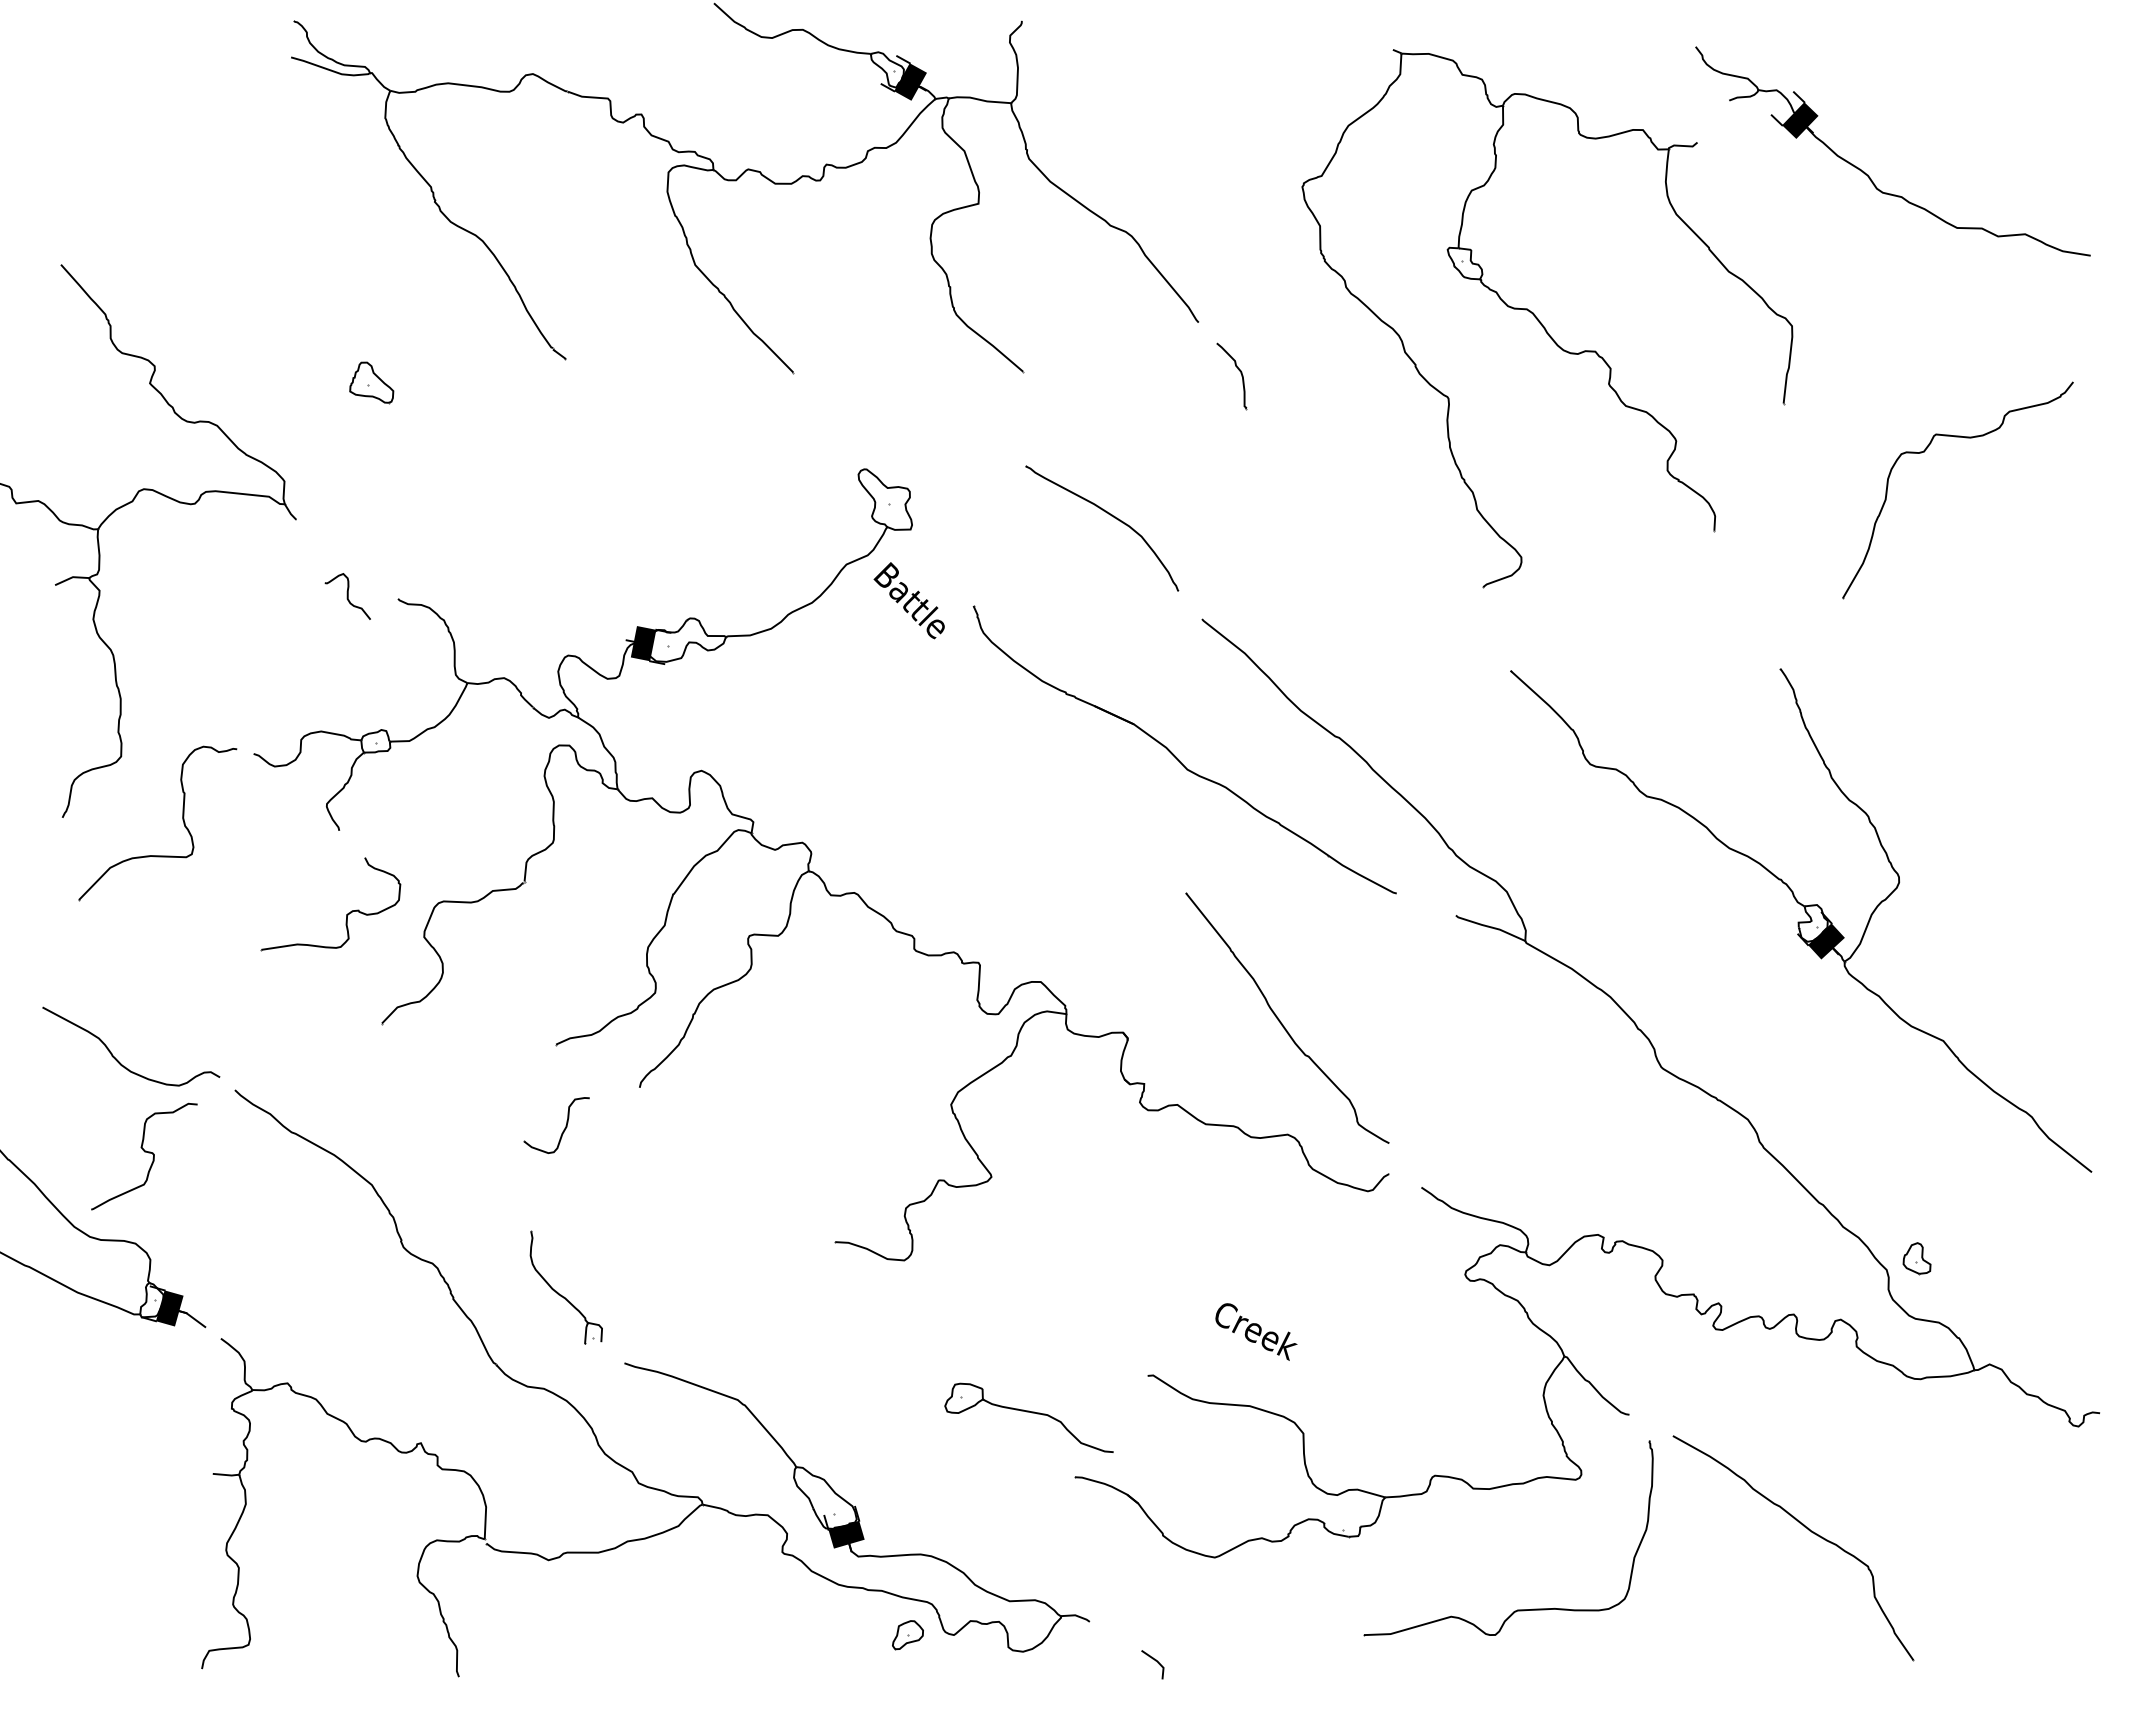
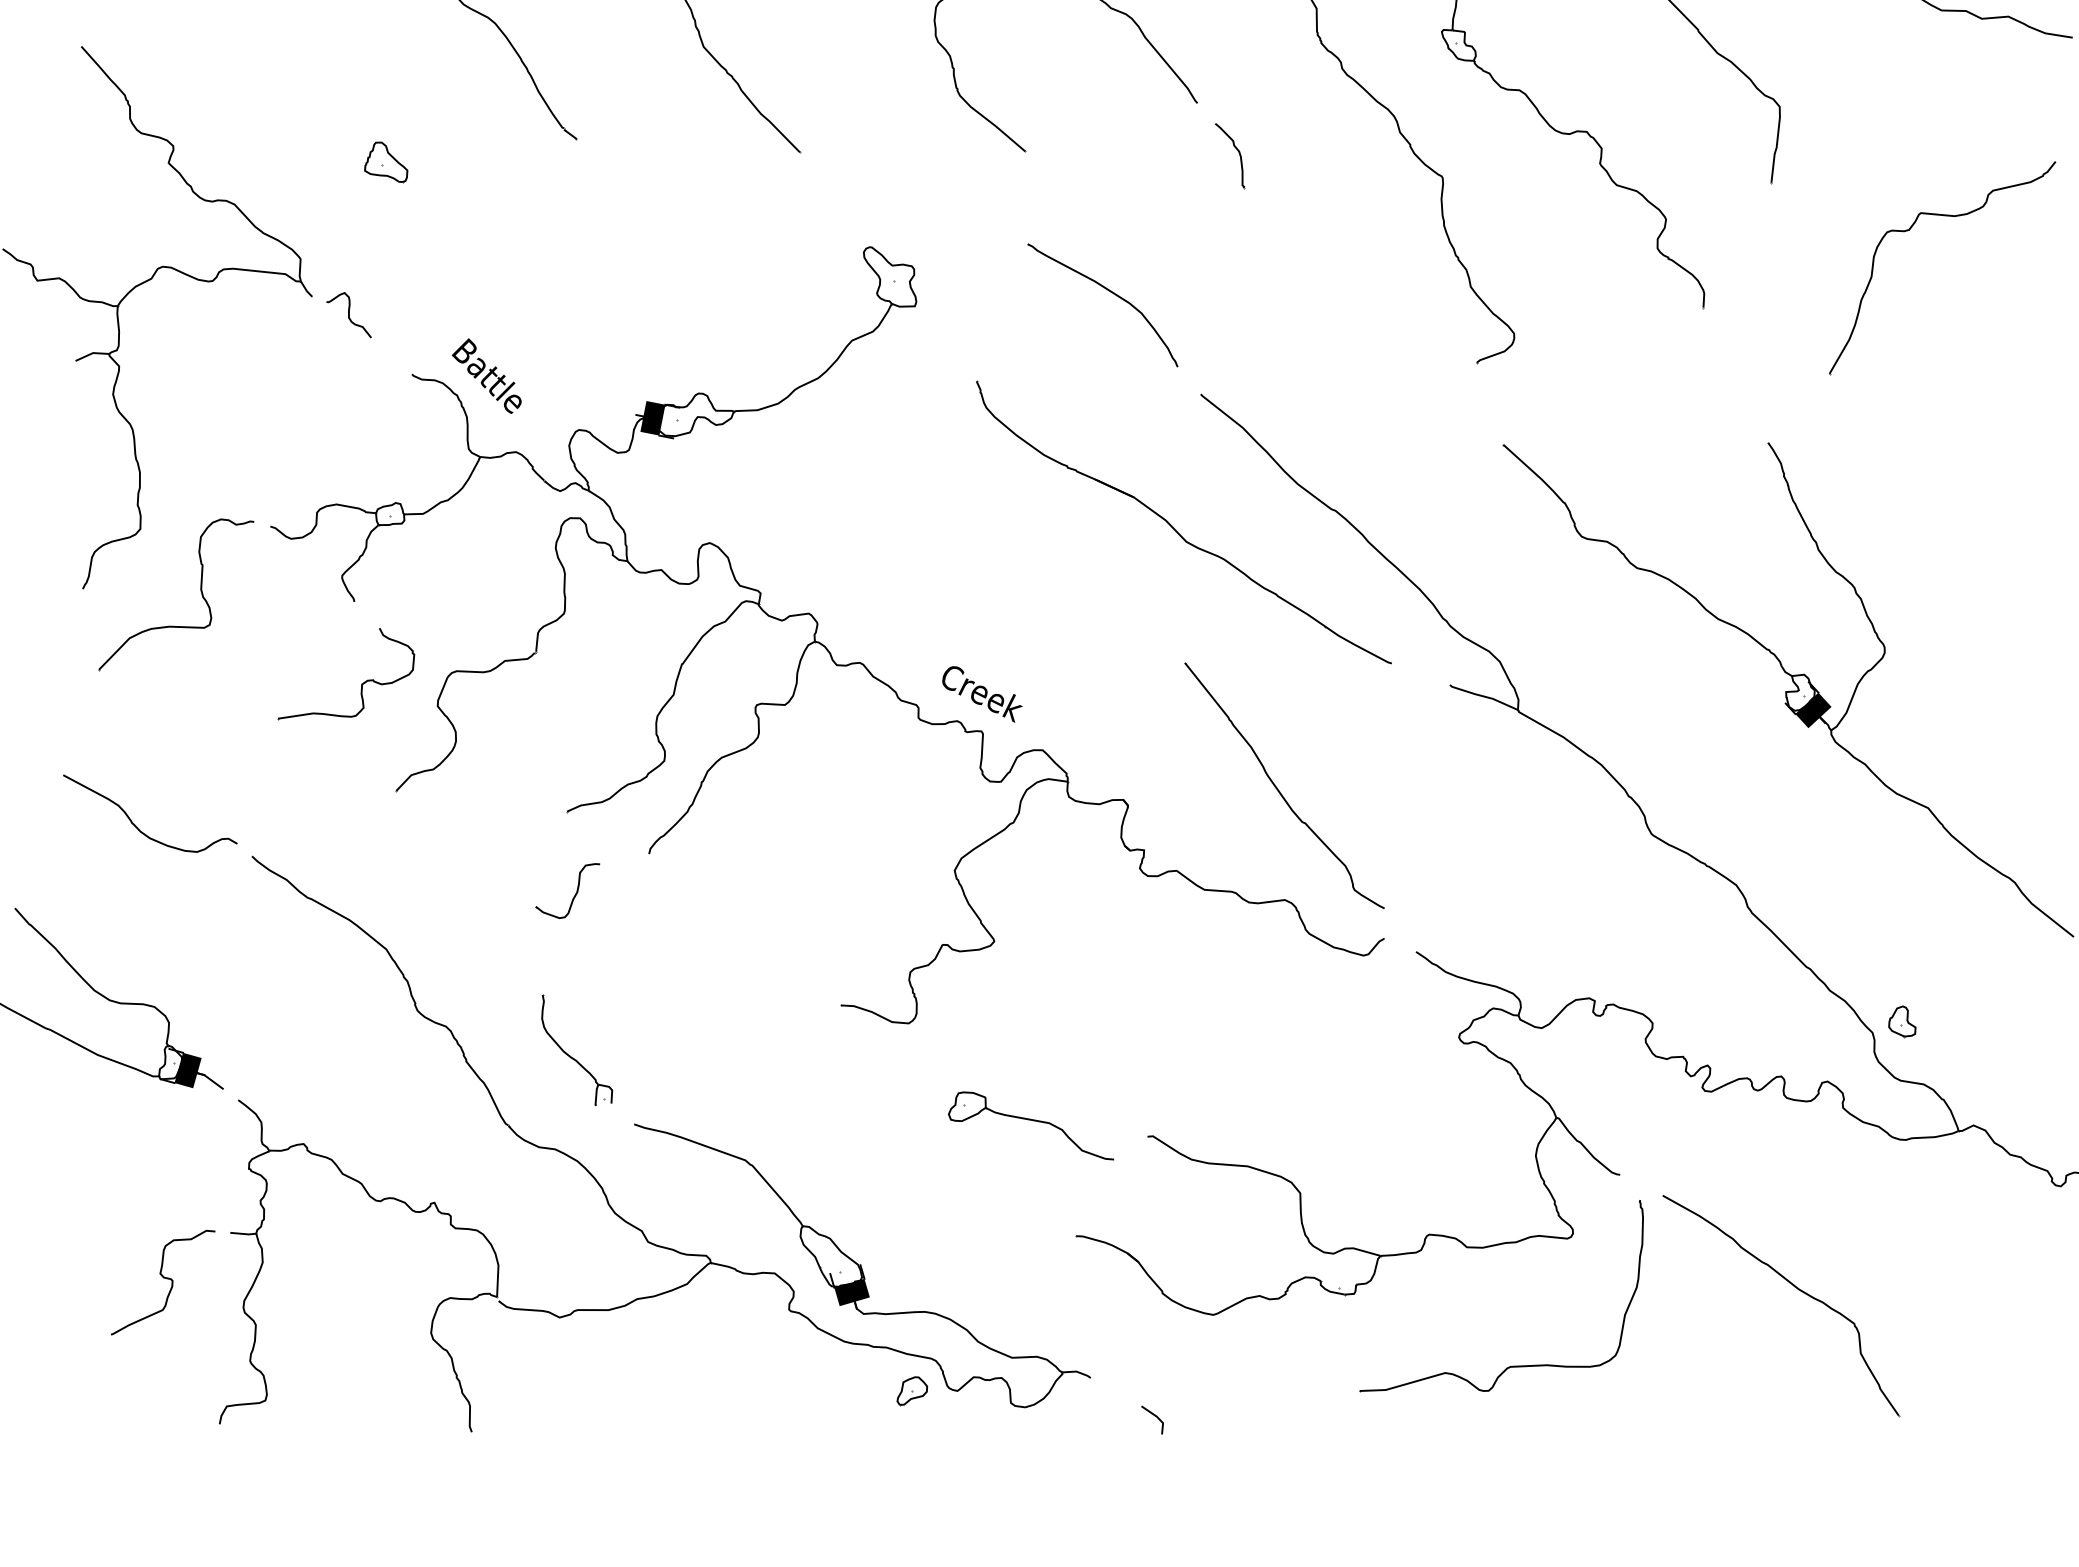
curve: (347, 596) -> (348, 315), moved
text: (908, 600) -> (486, 375), moved
curve: (144, 1152) -> (163, 1278), moved
text: (1256, 1331) -> (982, 693), moved
part: (1028, 1417) -> (1030, 1125), moved

